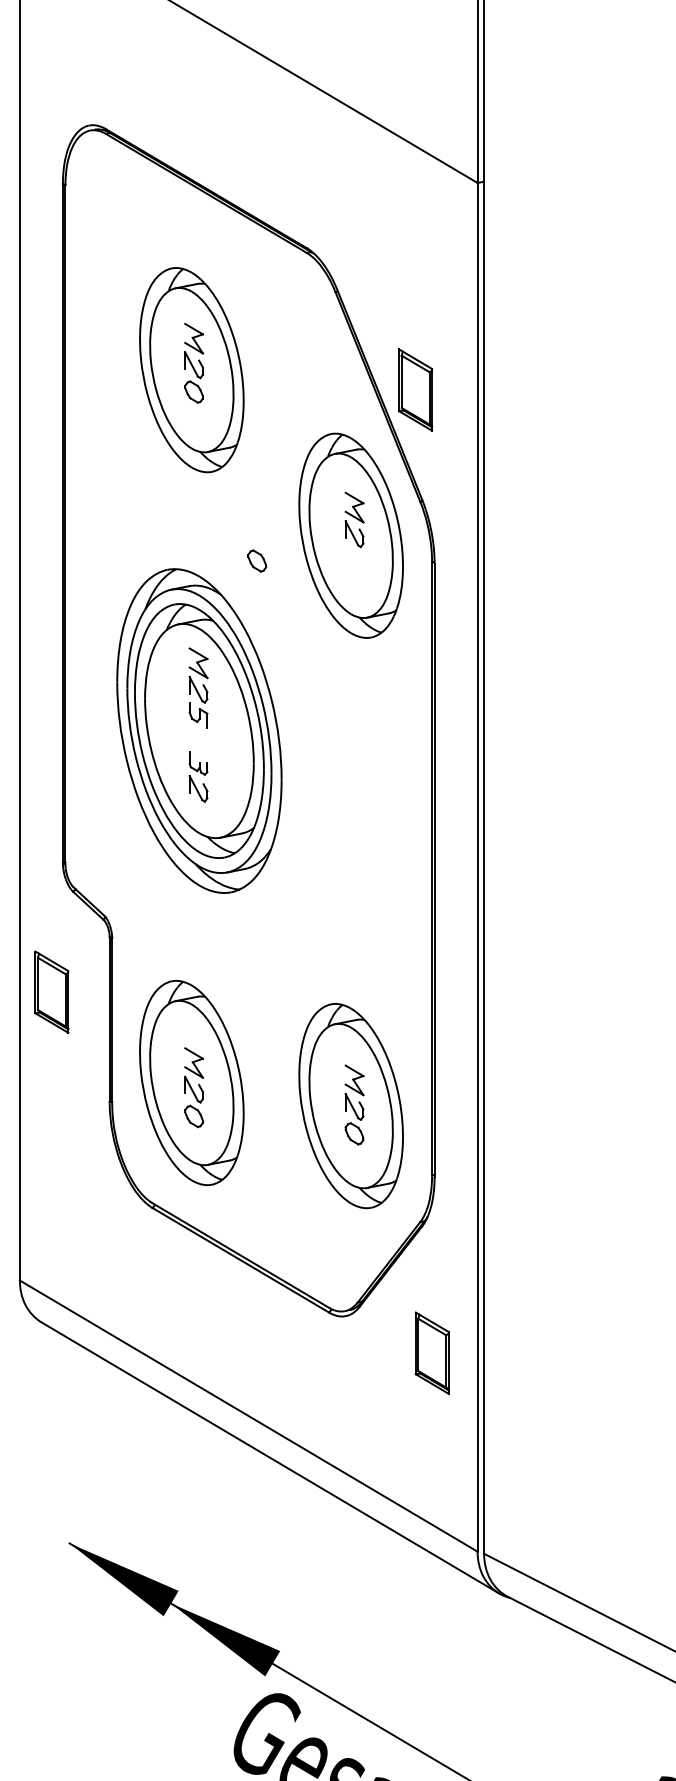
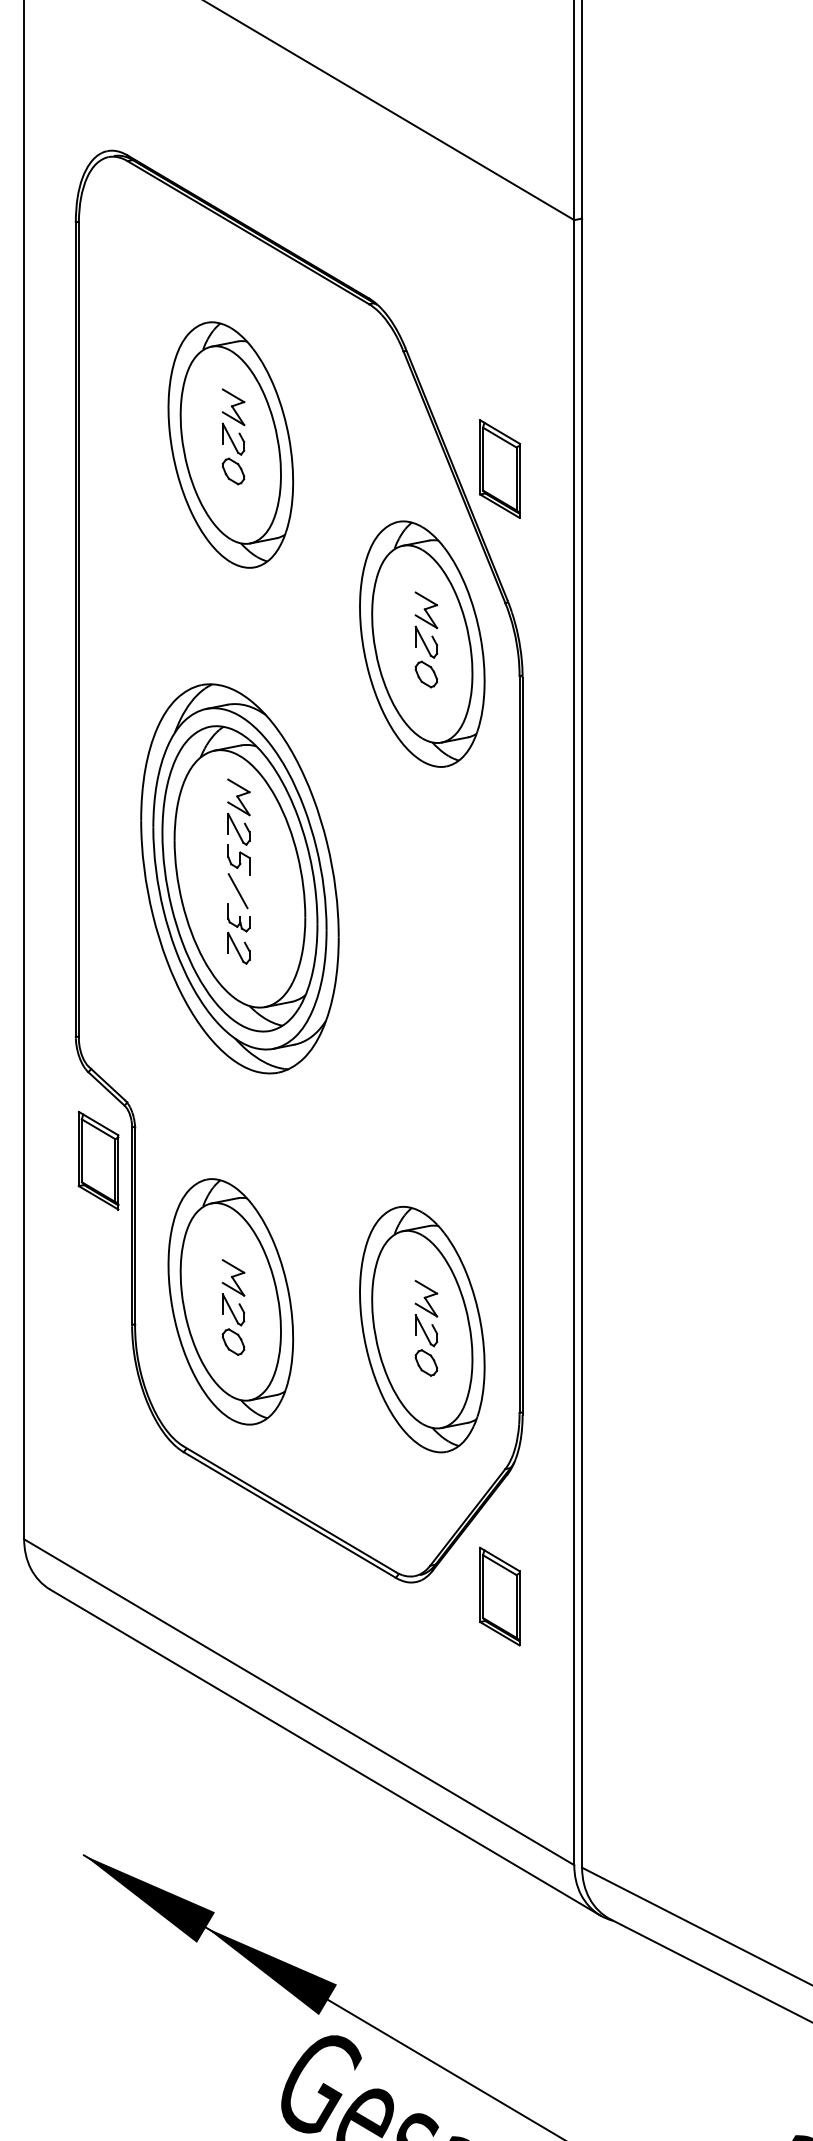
part: (257, 561) -> (426, 674), moved
line: (197, 741) -> (237, 891), added
part: (51, 992) -> (98, 1160), moved
part: (432, 1353) -> (499, 1596), moved

